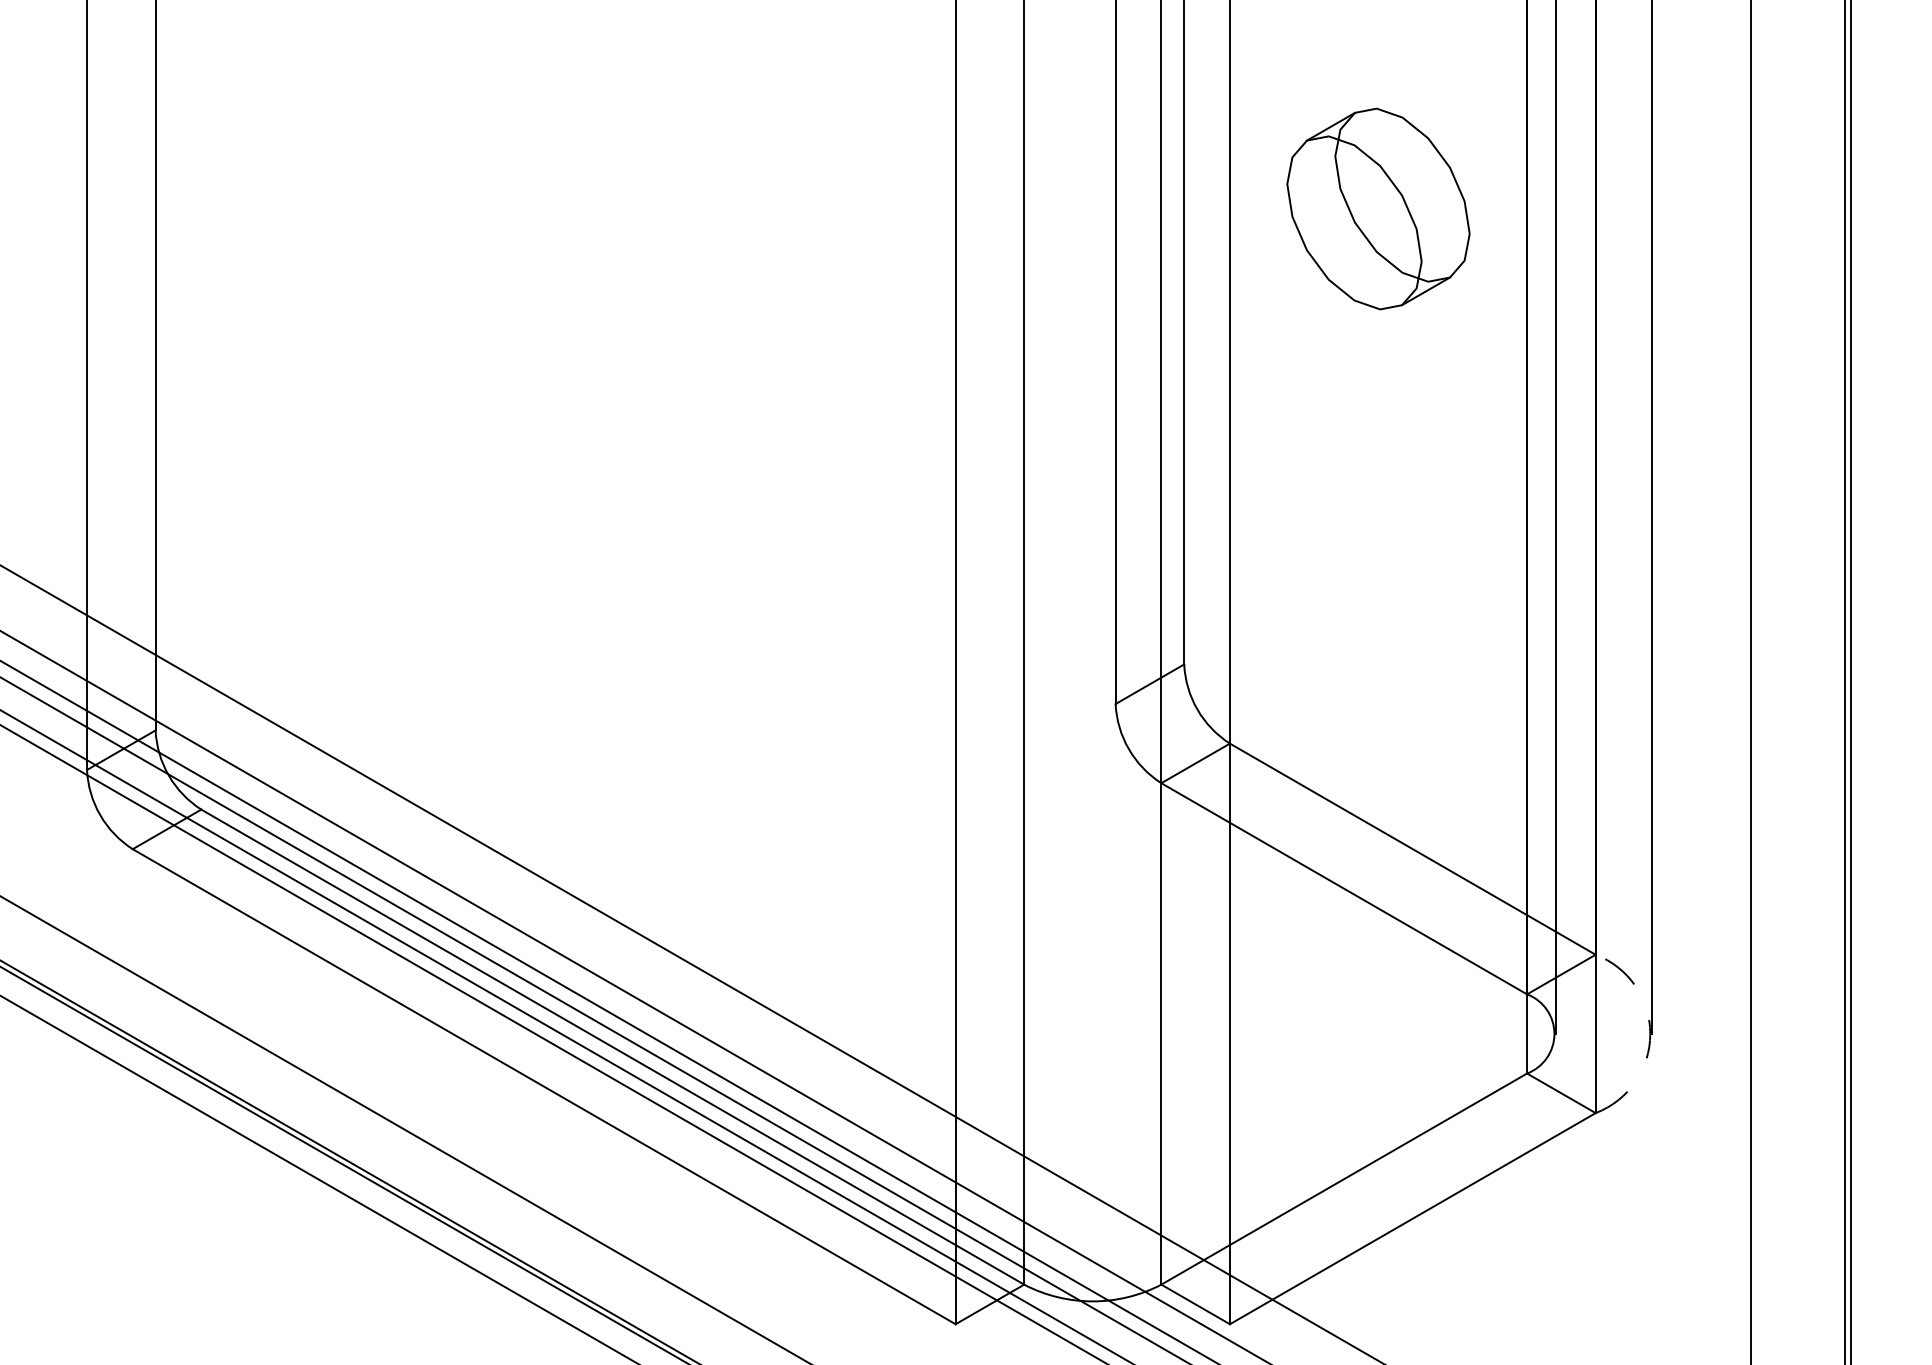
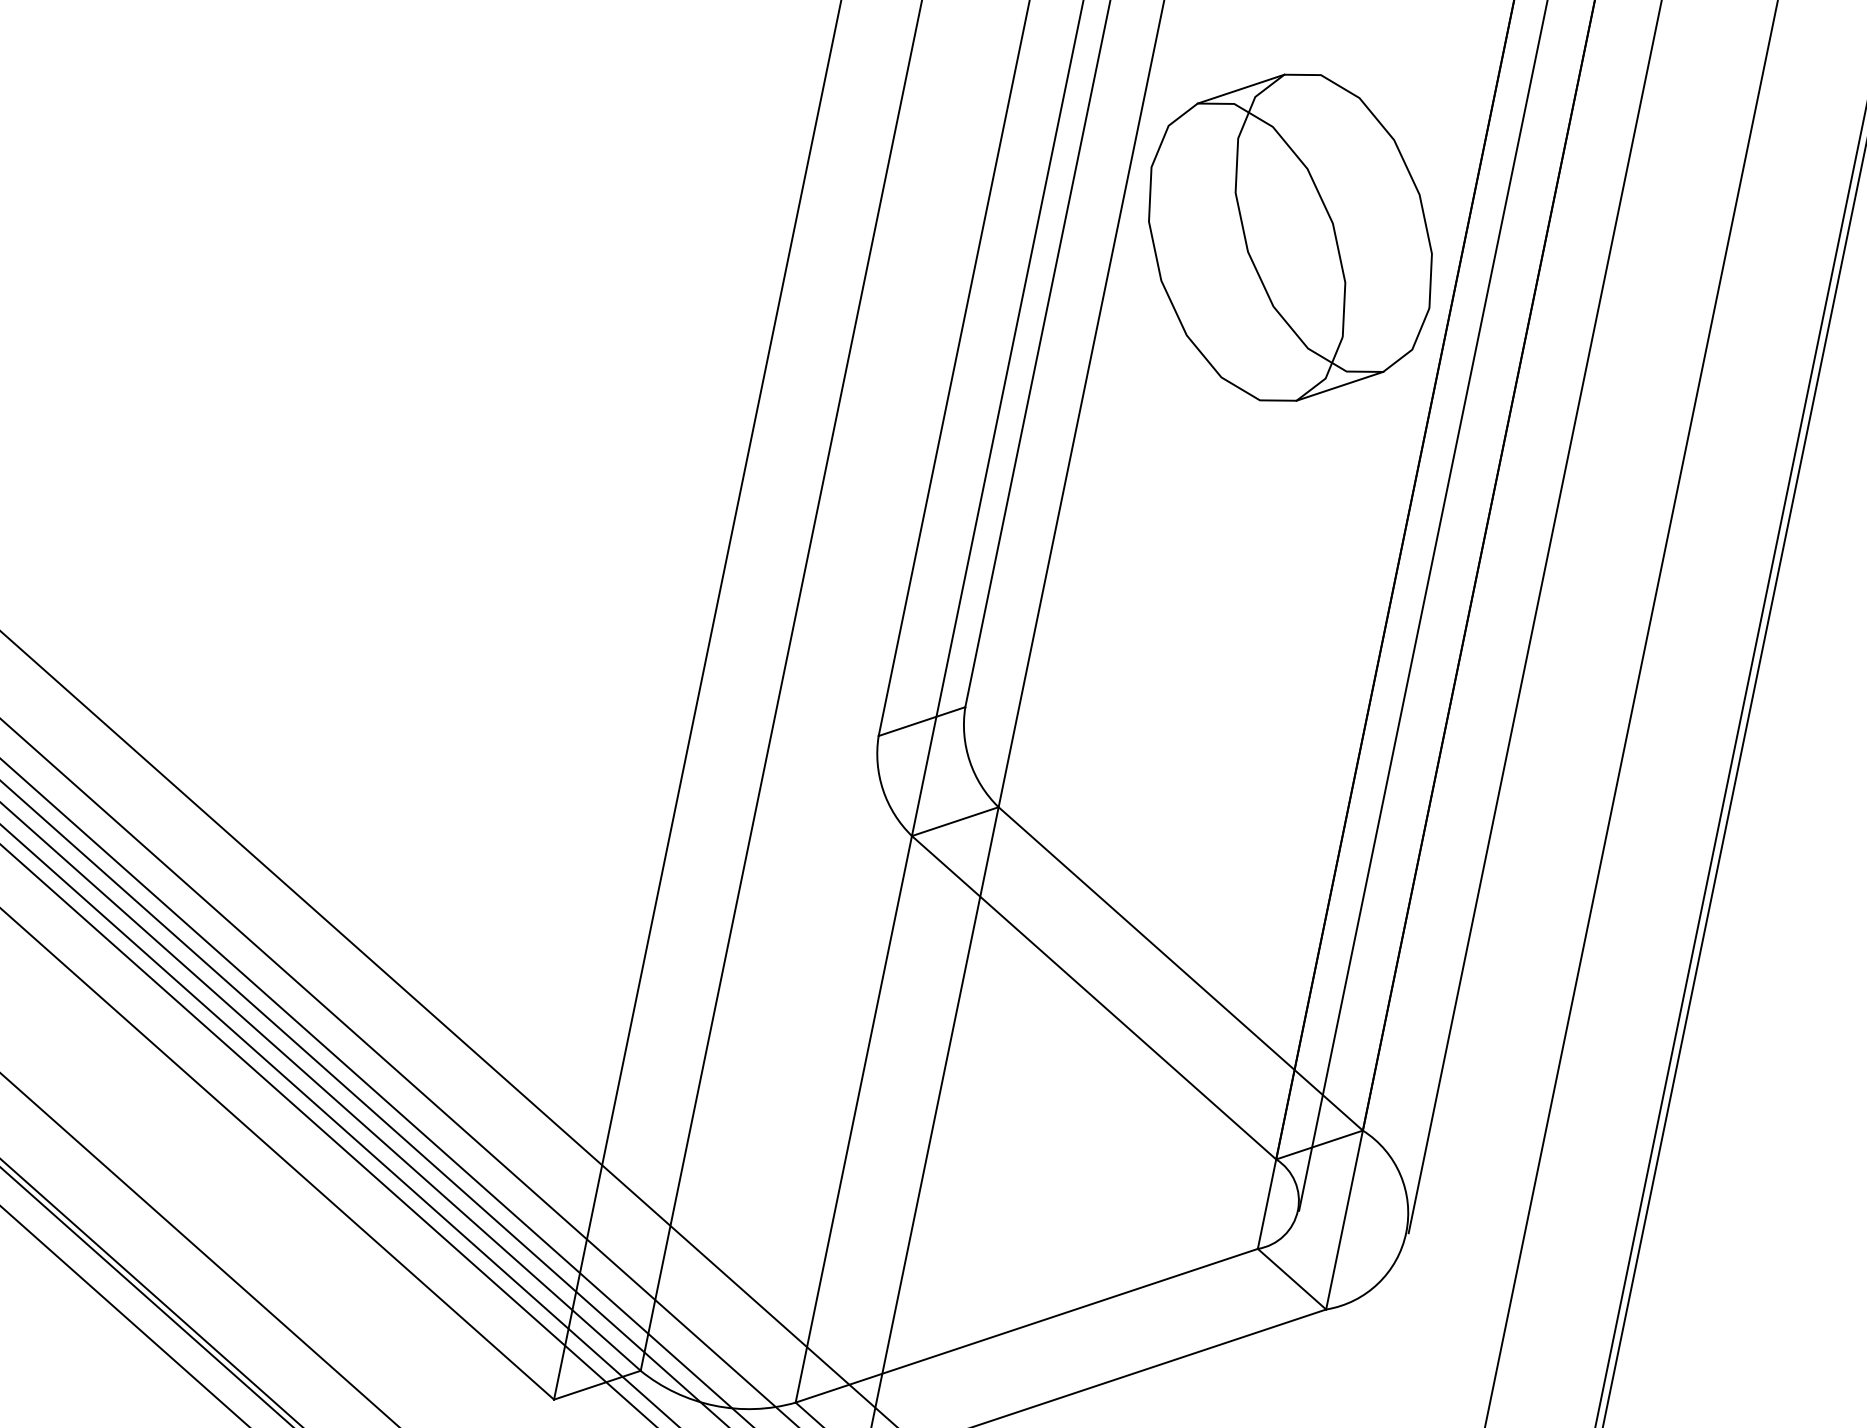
part: (1378, 208) -> (1290, 237), size x1.43
arc: (1650, 1033) -> (1406, 1232), dashed -> solid

